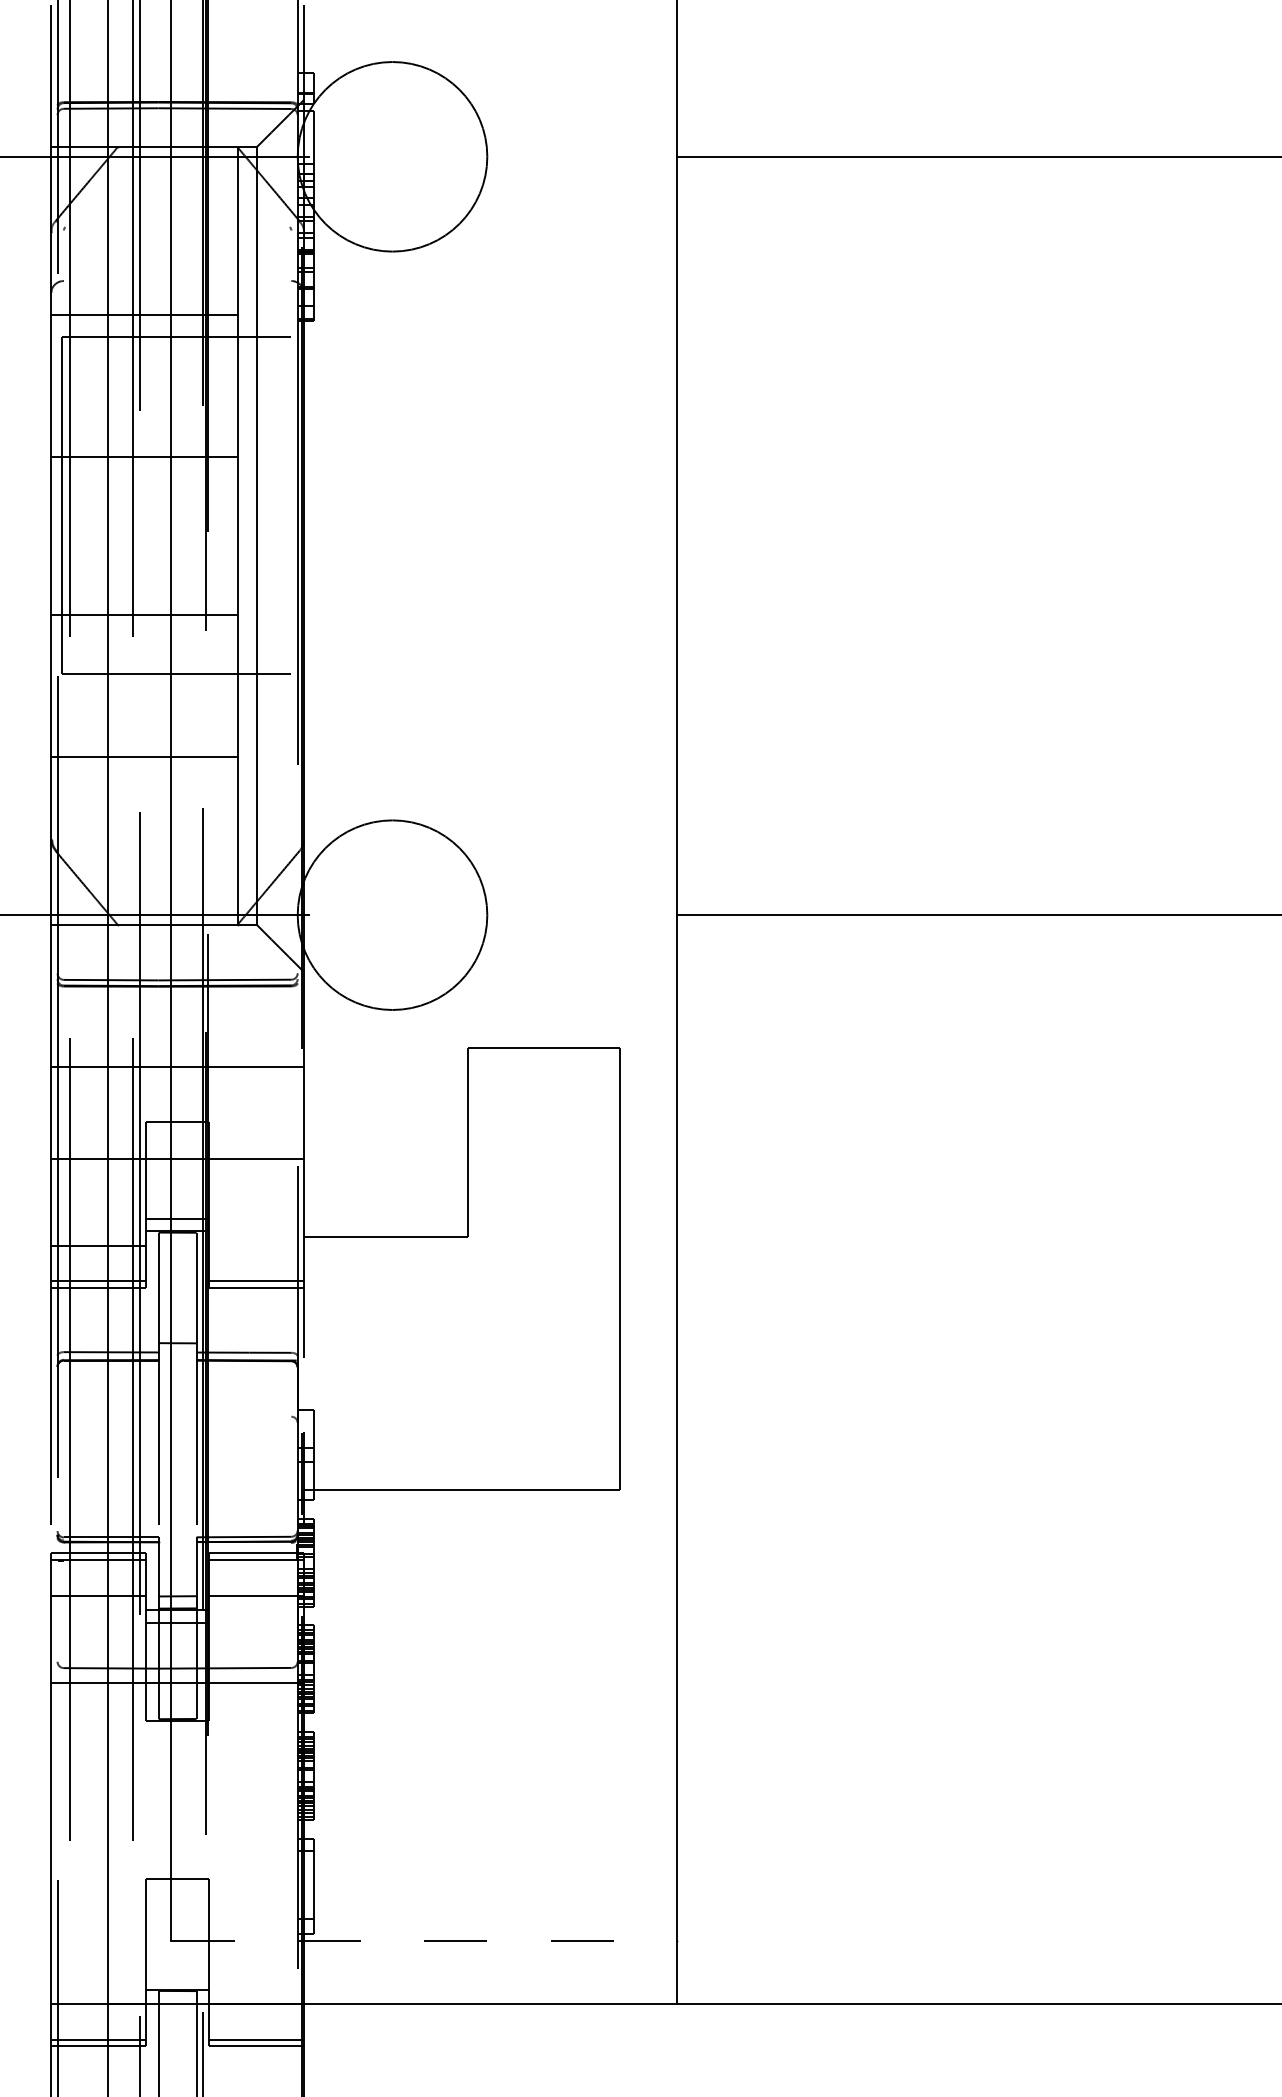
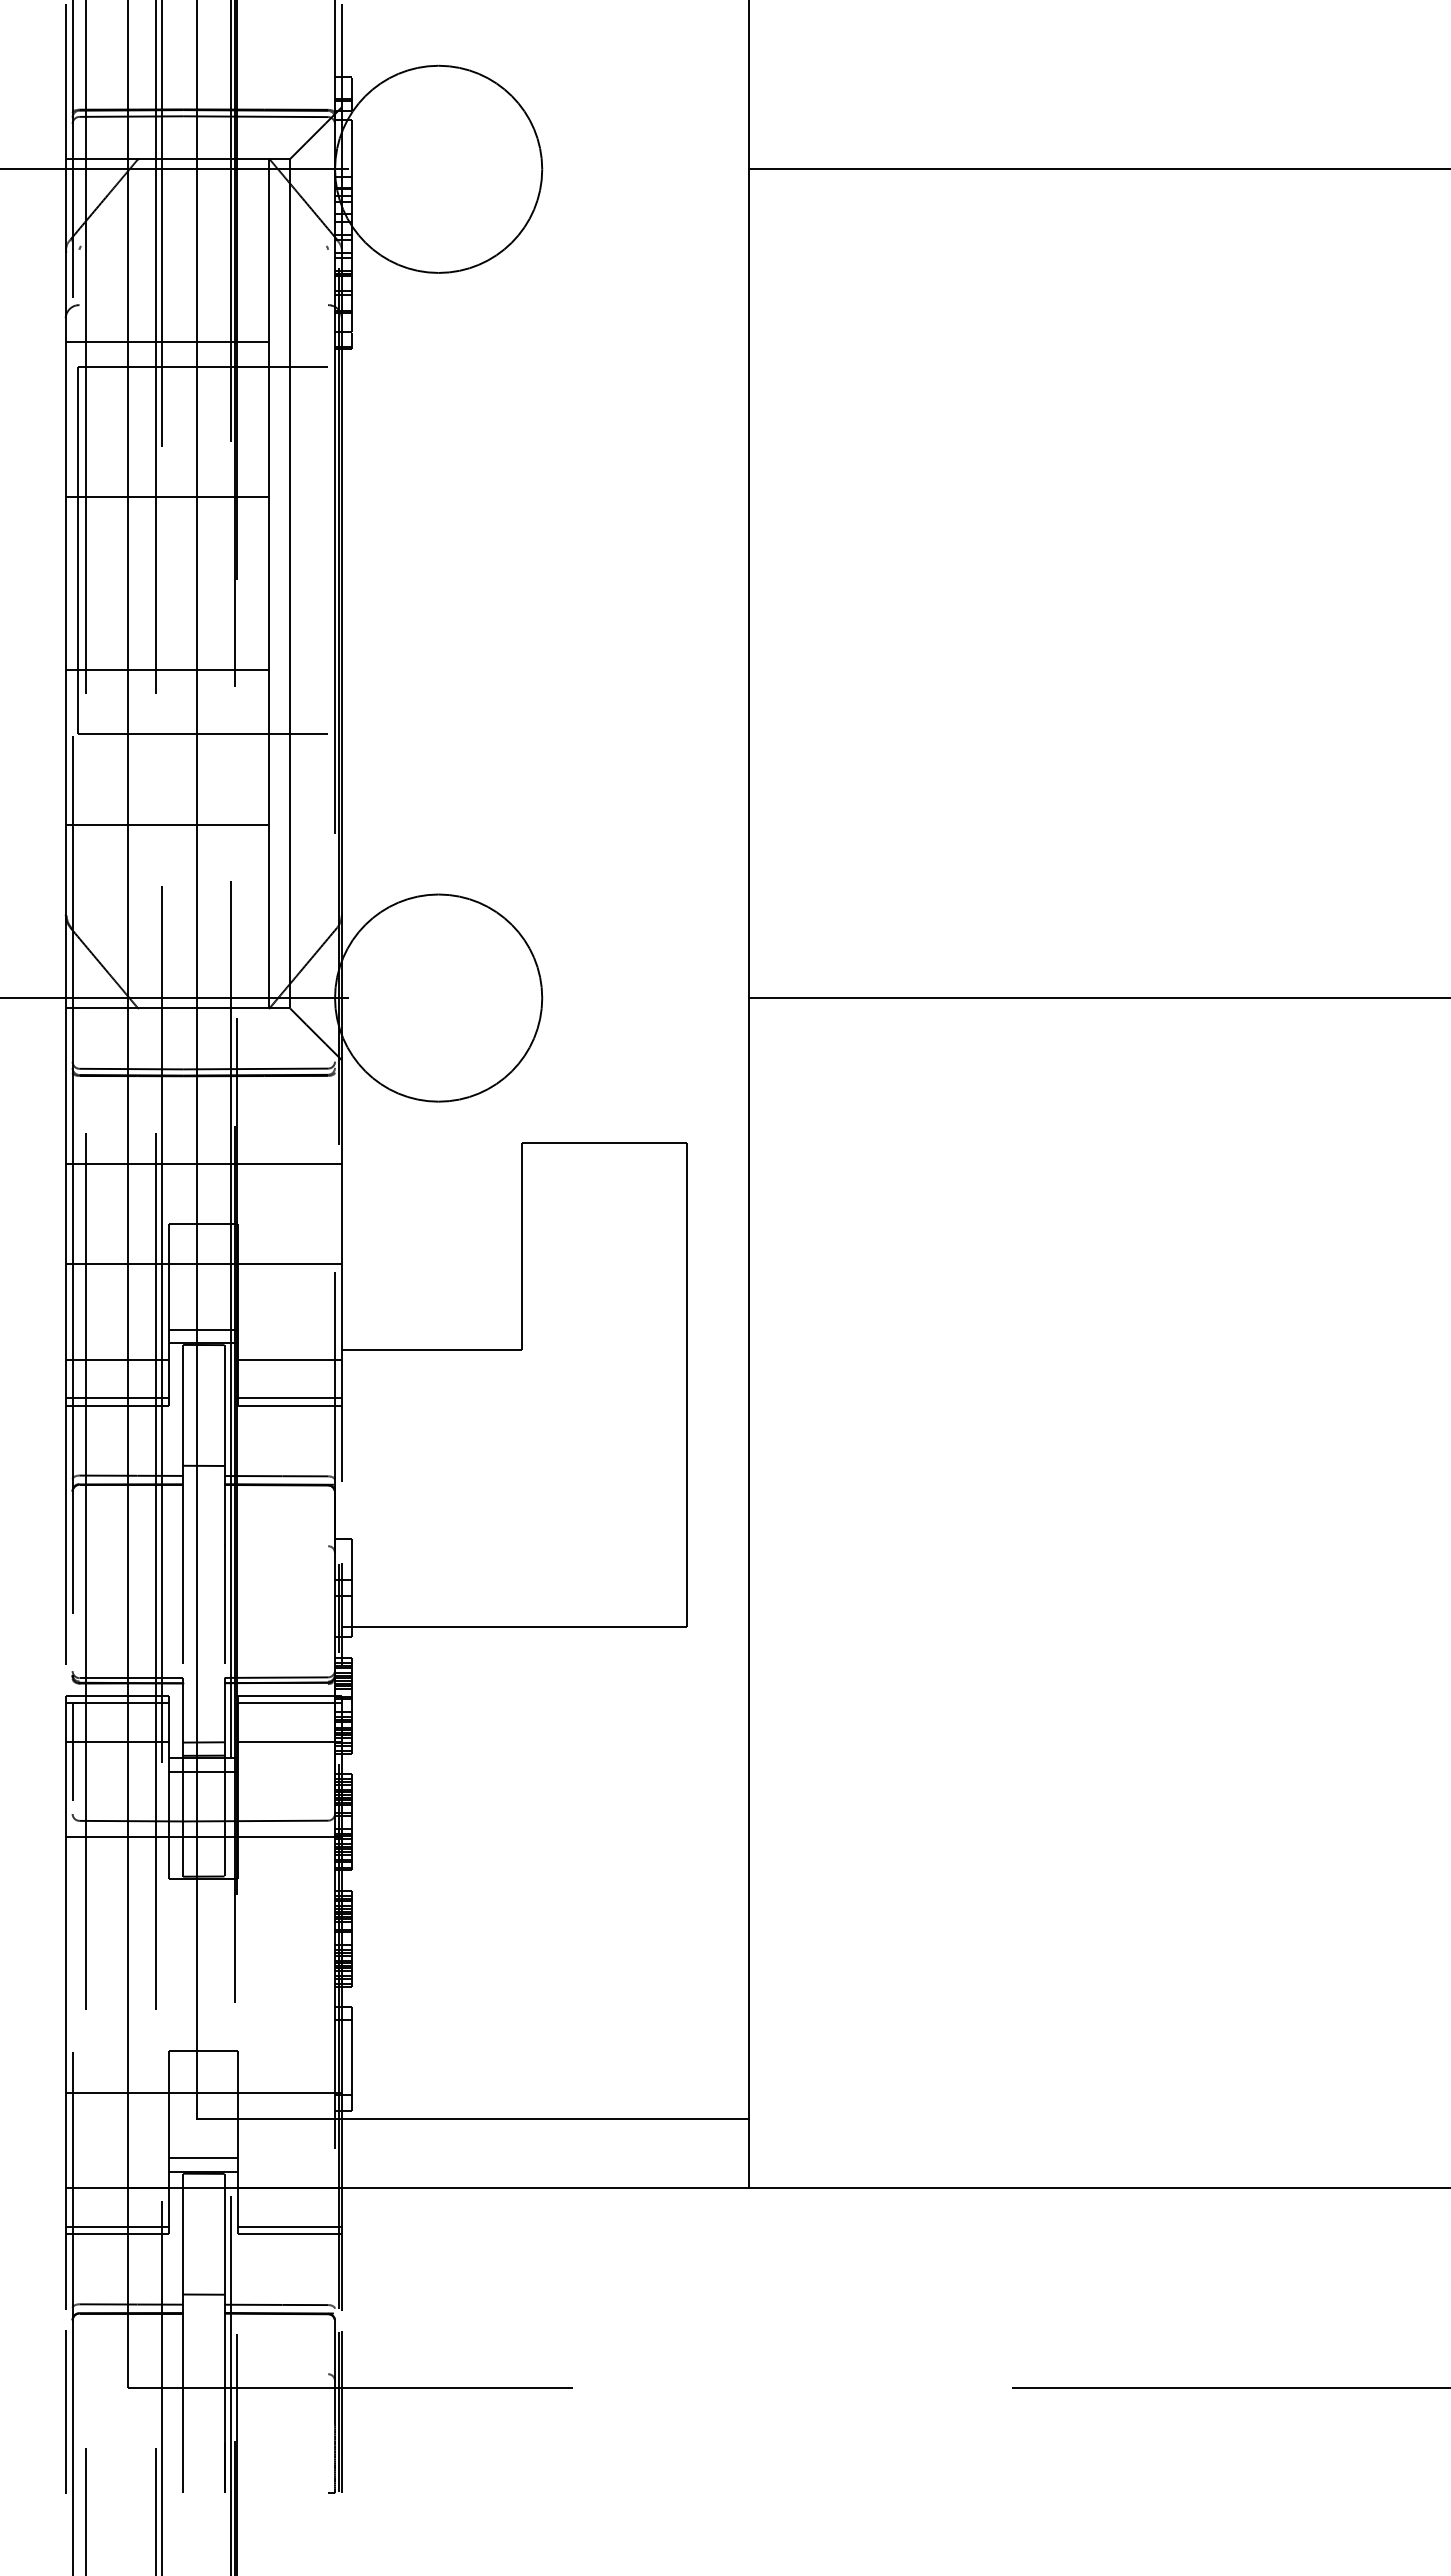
line: (256, 1245) -> (289, 1359), added
line: (57, 1604) -> (72, 1751), added
line: (177, 1916) -> (203, 2092), added
line: (424, 1940) -> (473, 2118), dashed -> solid
line: (177, 1977) -> (203, 2158), added

